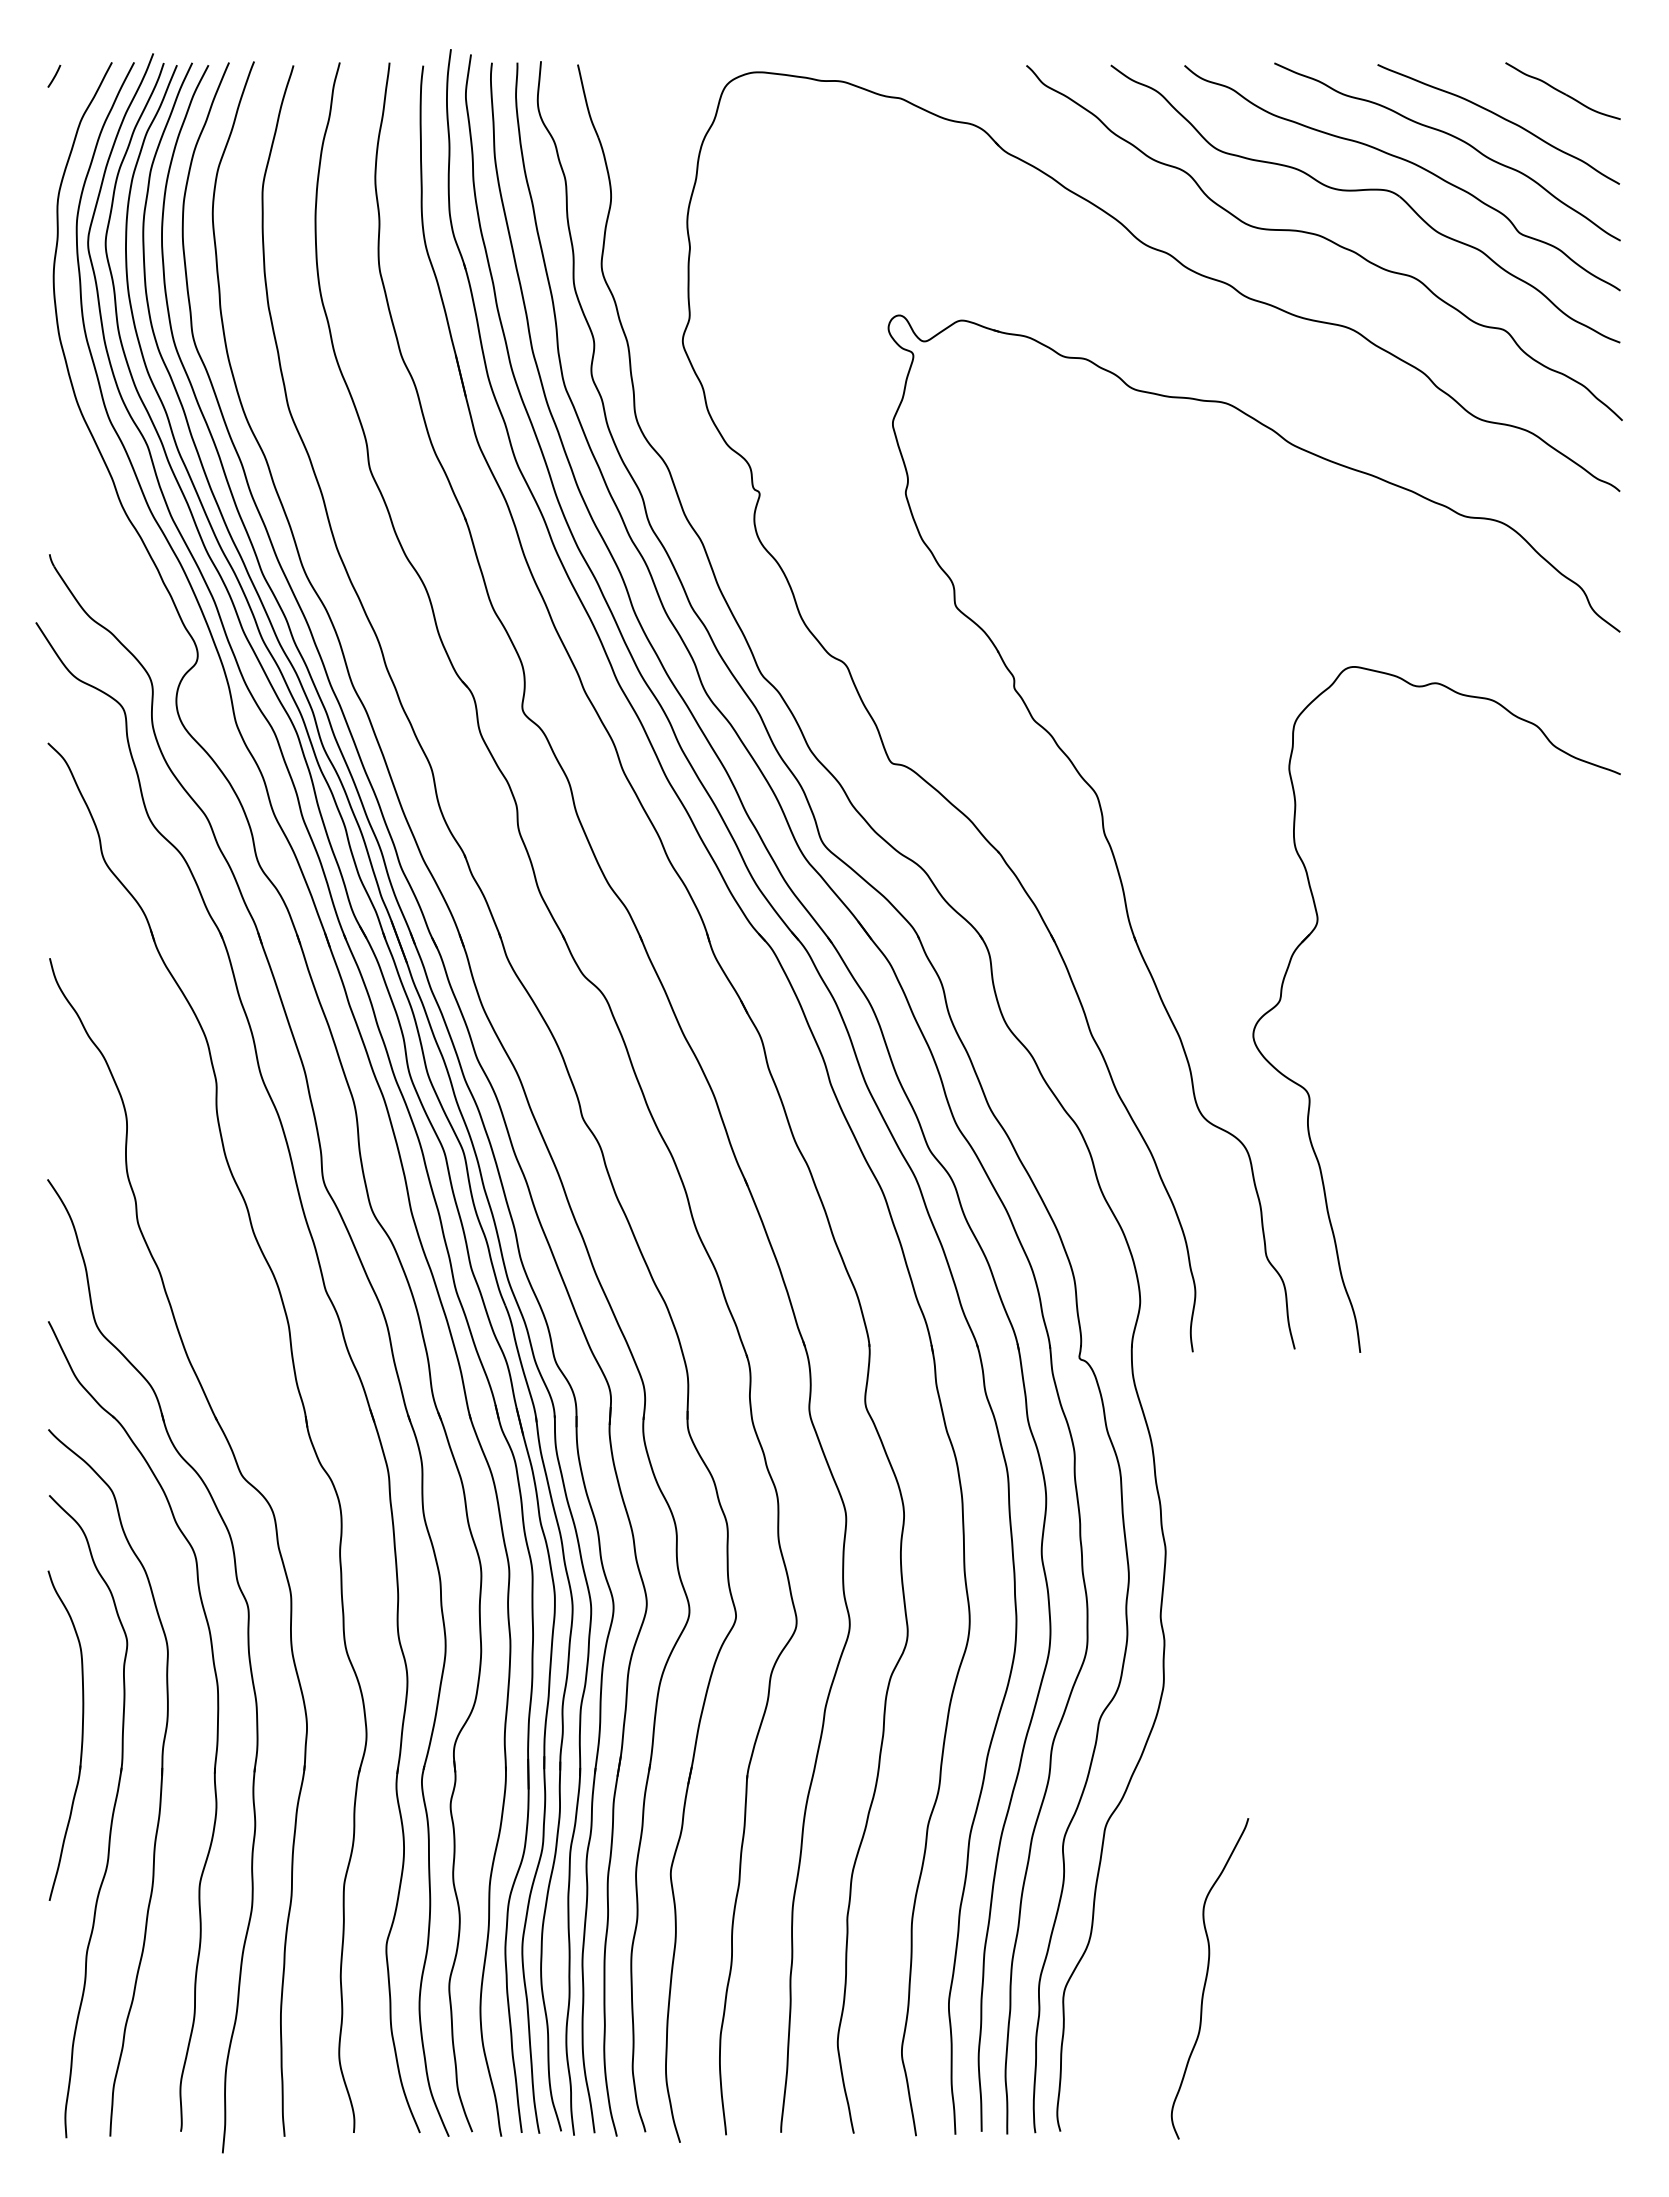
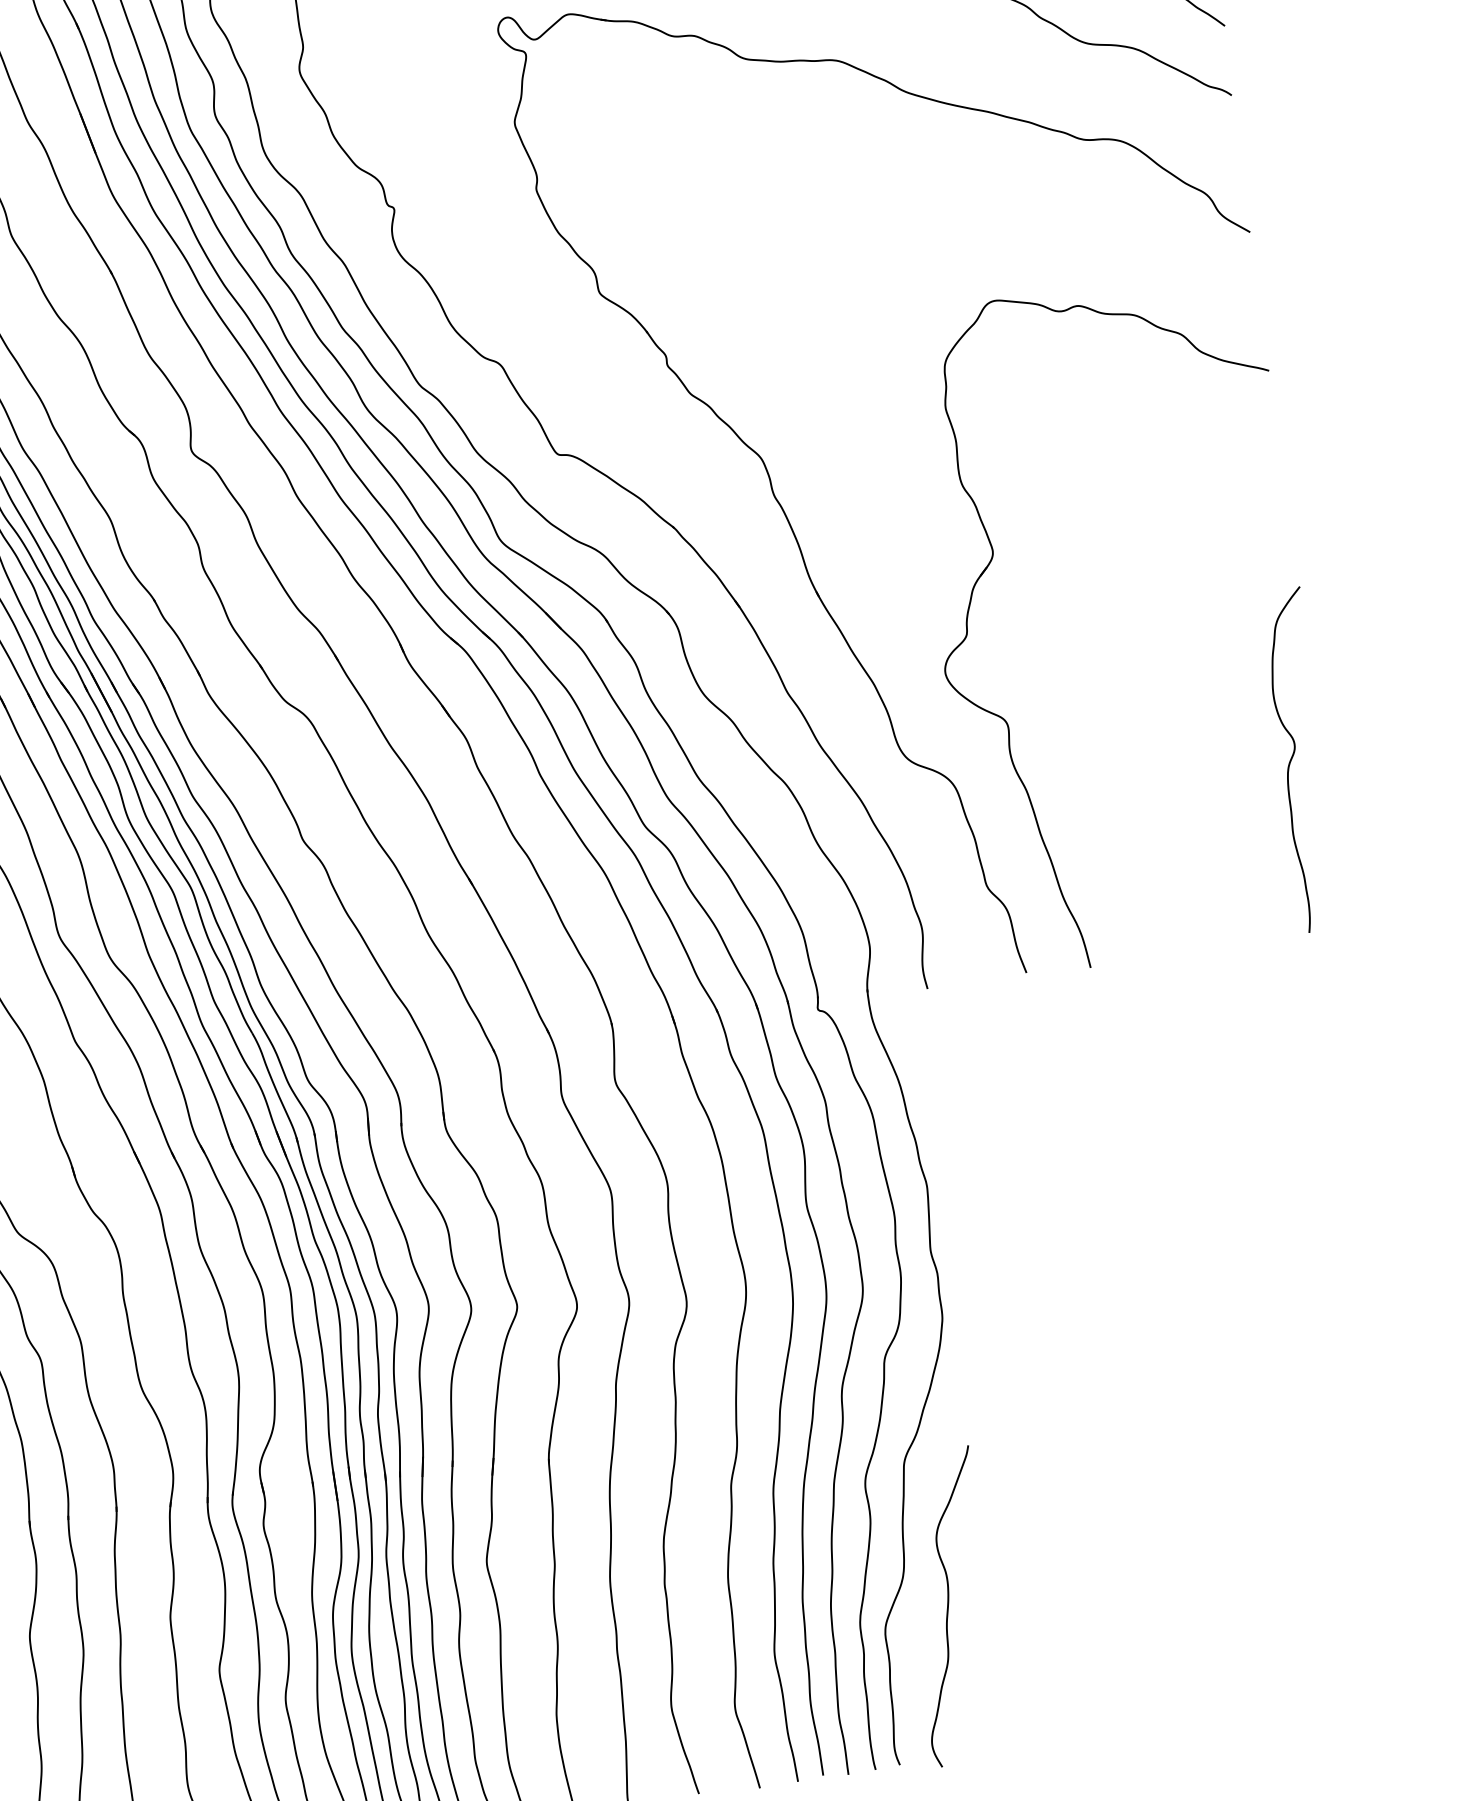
curve: (1594, 1165) -> (1294, 754), added
curve: (1207, 1978) -> (949, 1606), moved

